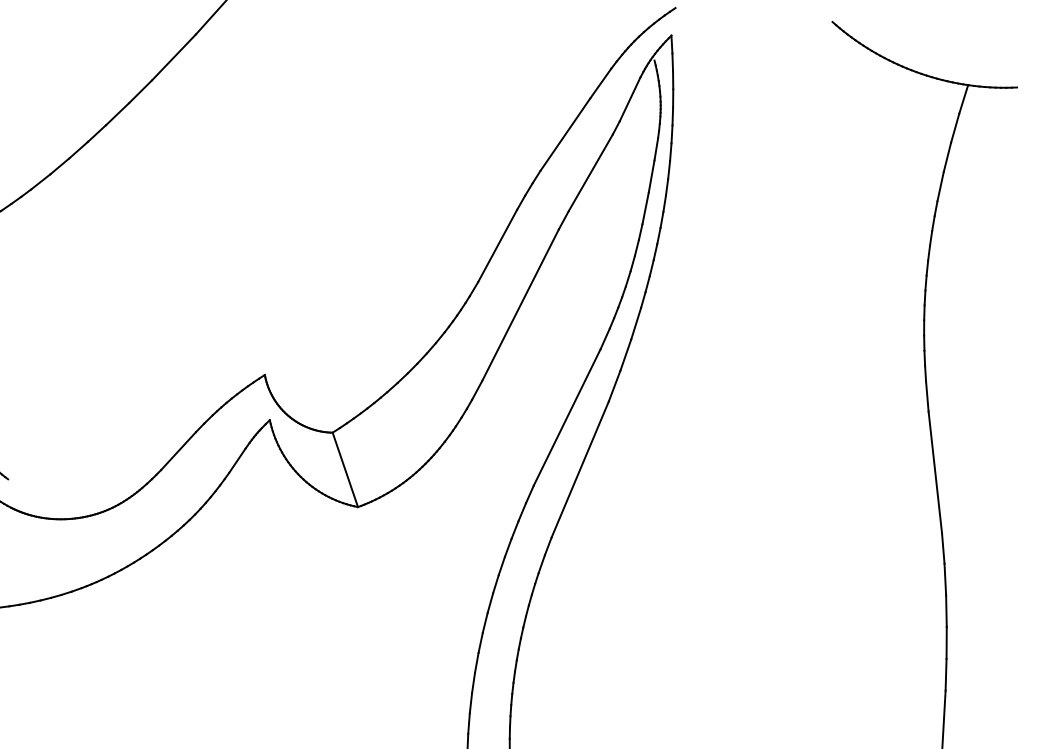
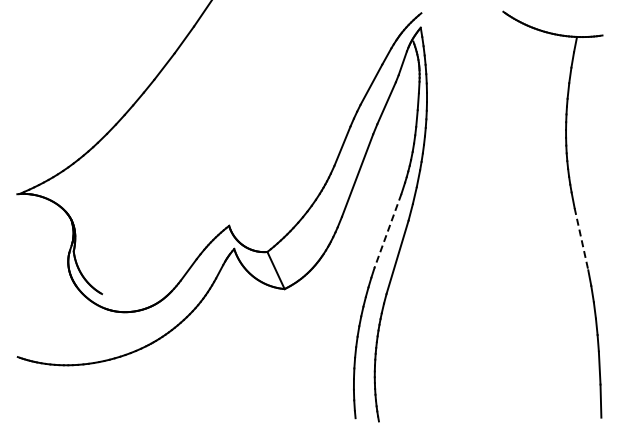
line: (566, 418) -> (387, 231), solid -> dashed
line: (935, 472) -> (581, 239), solid -> dashed

